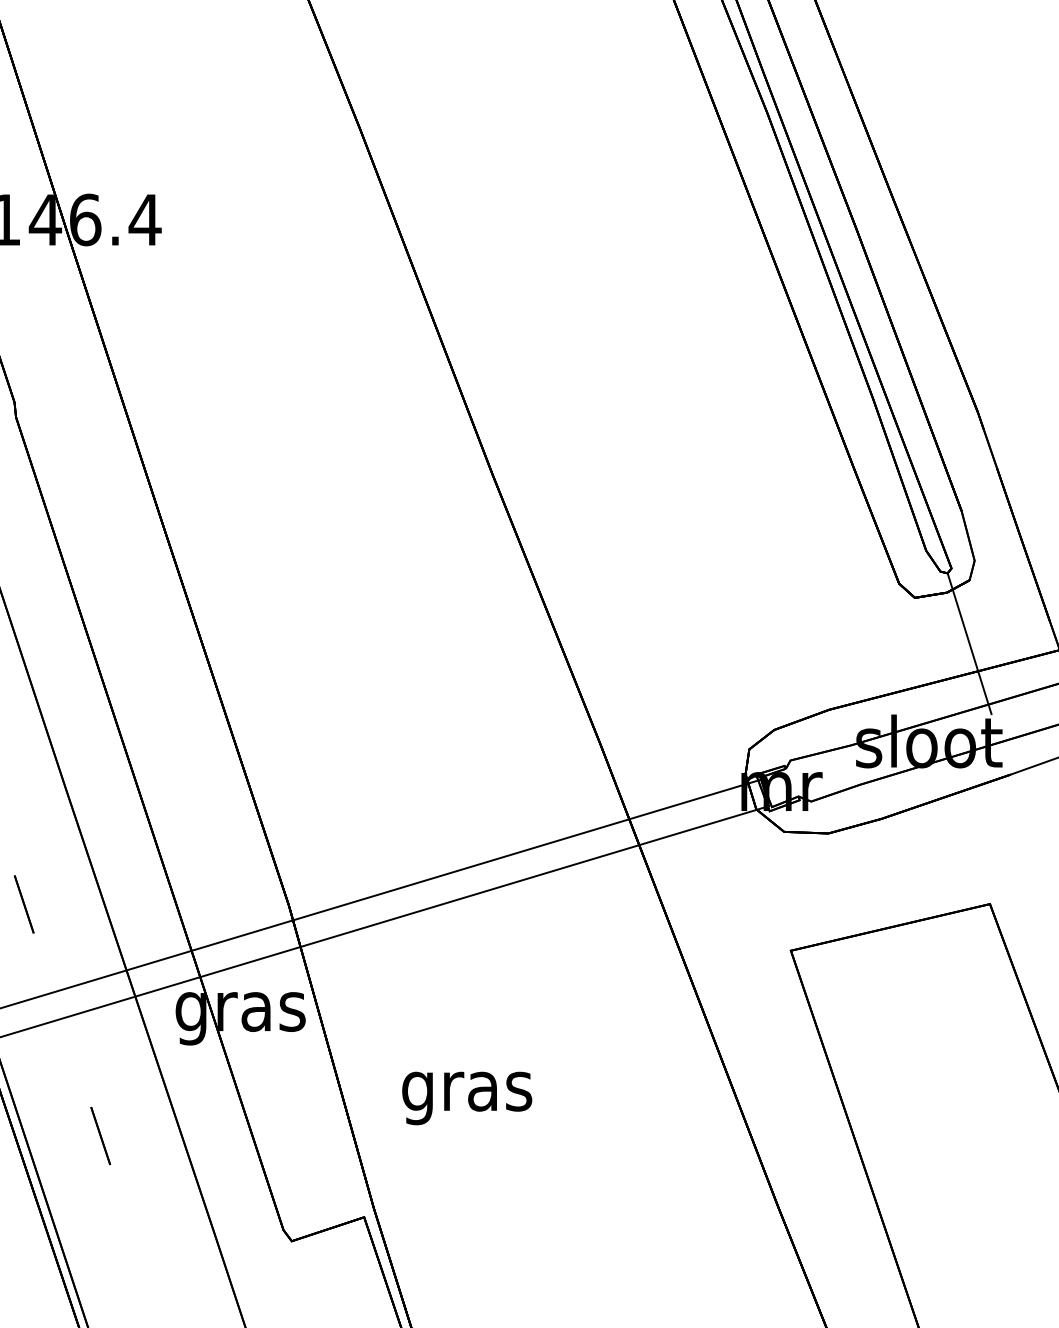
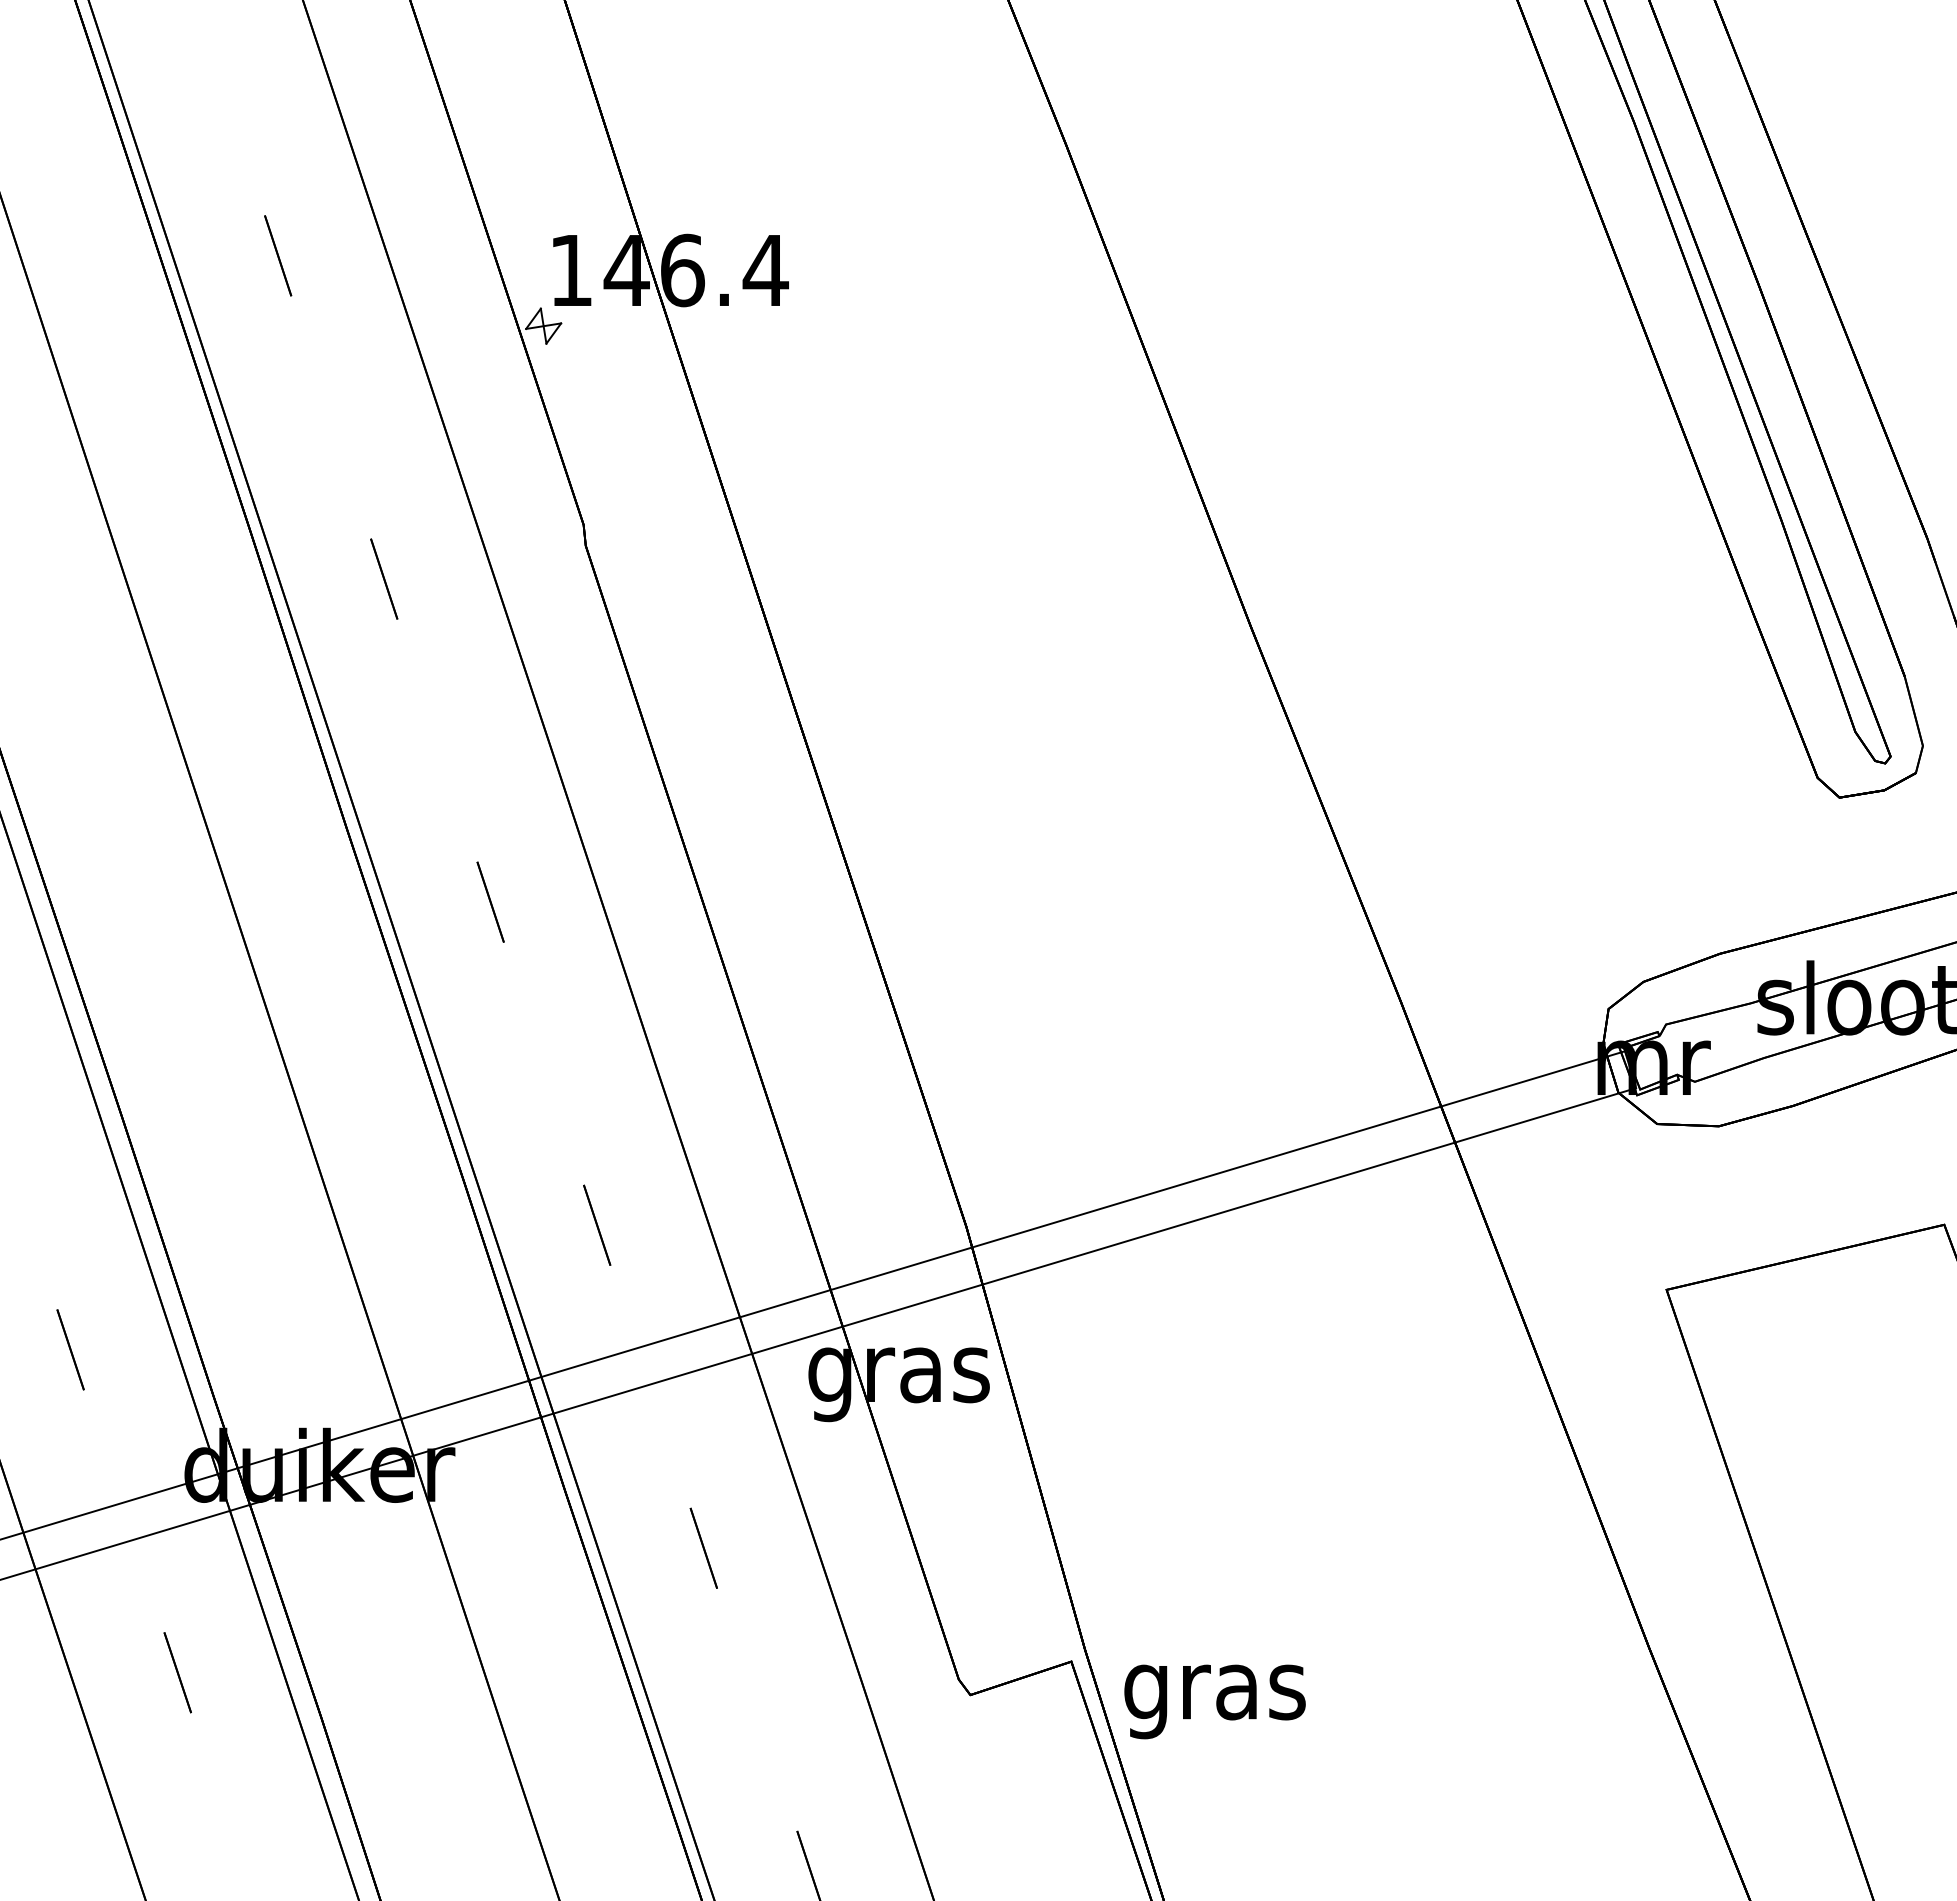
line: (969, 643) -> (1915, 861), removed
text: (466, 1098) -> (1214, 1701), moved

